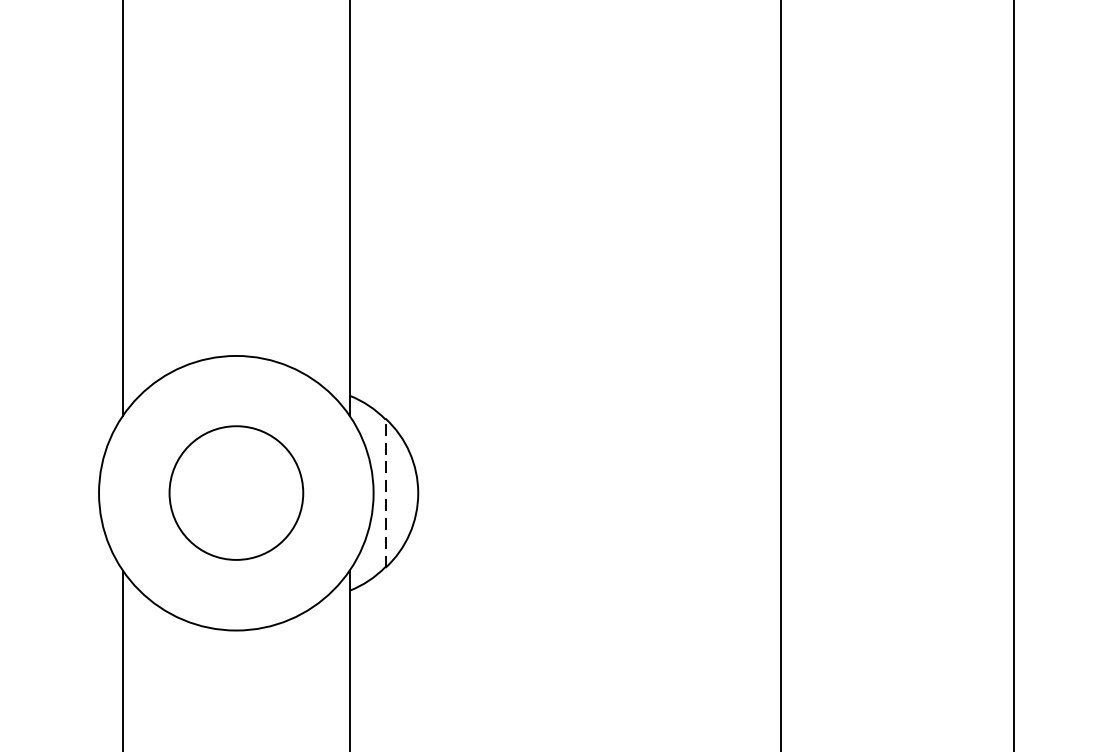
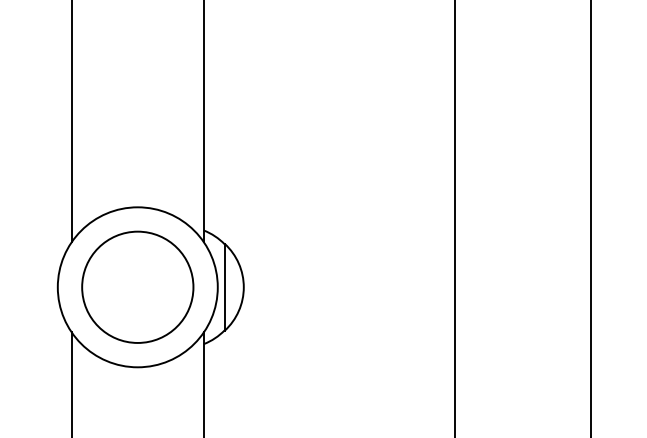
circle: (235, 491) -> (137, 286), size x1.43
line: (385, 491) -> (224, 286), dashed -> solid

